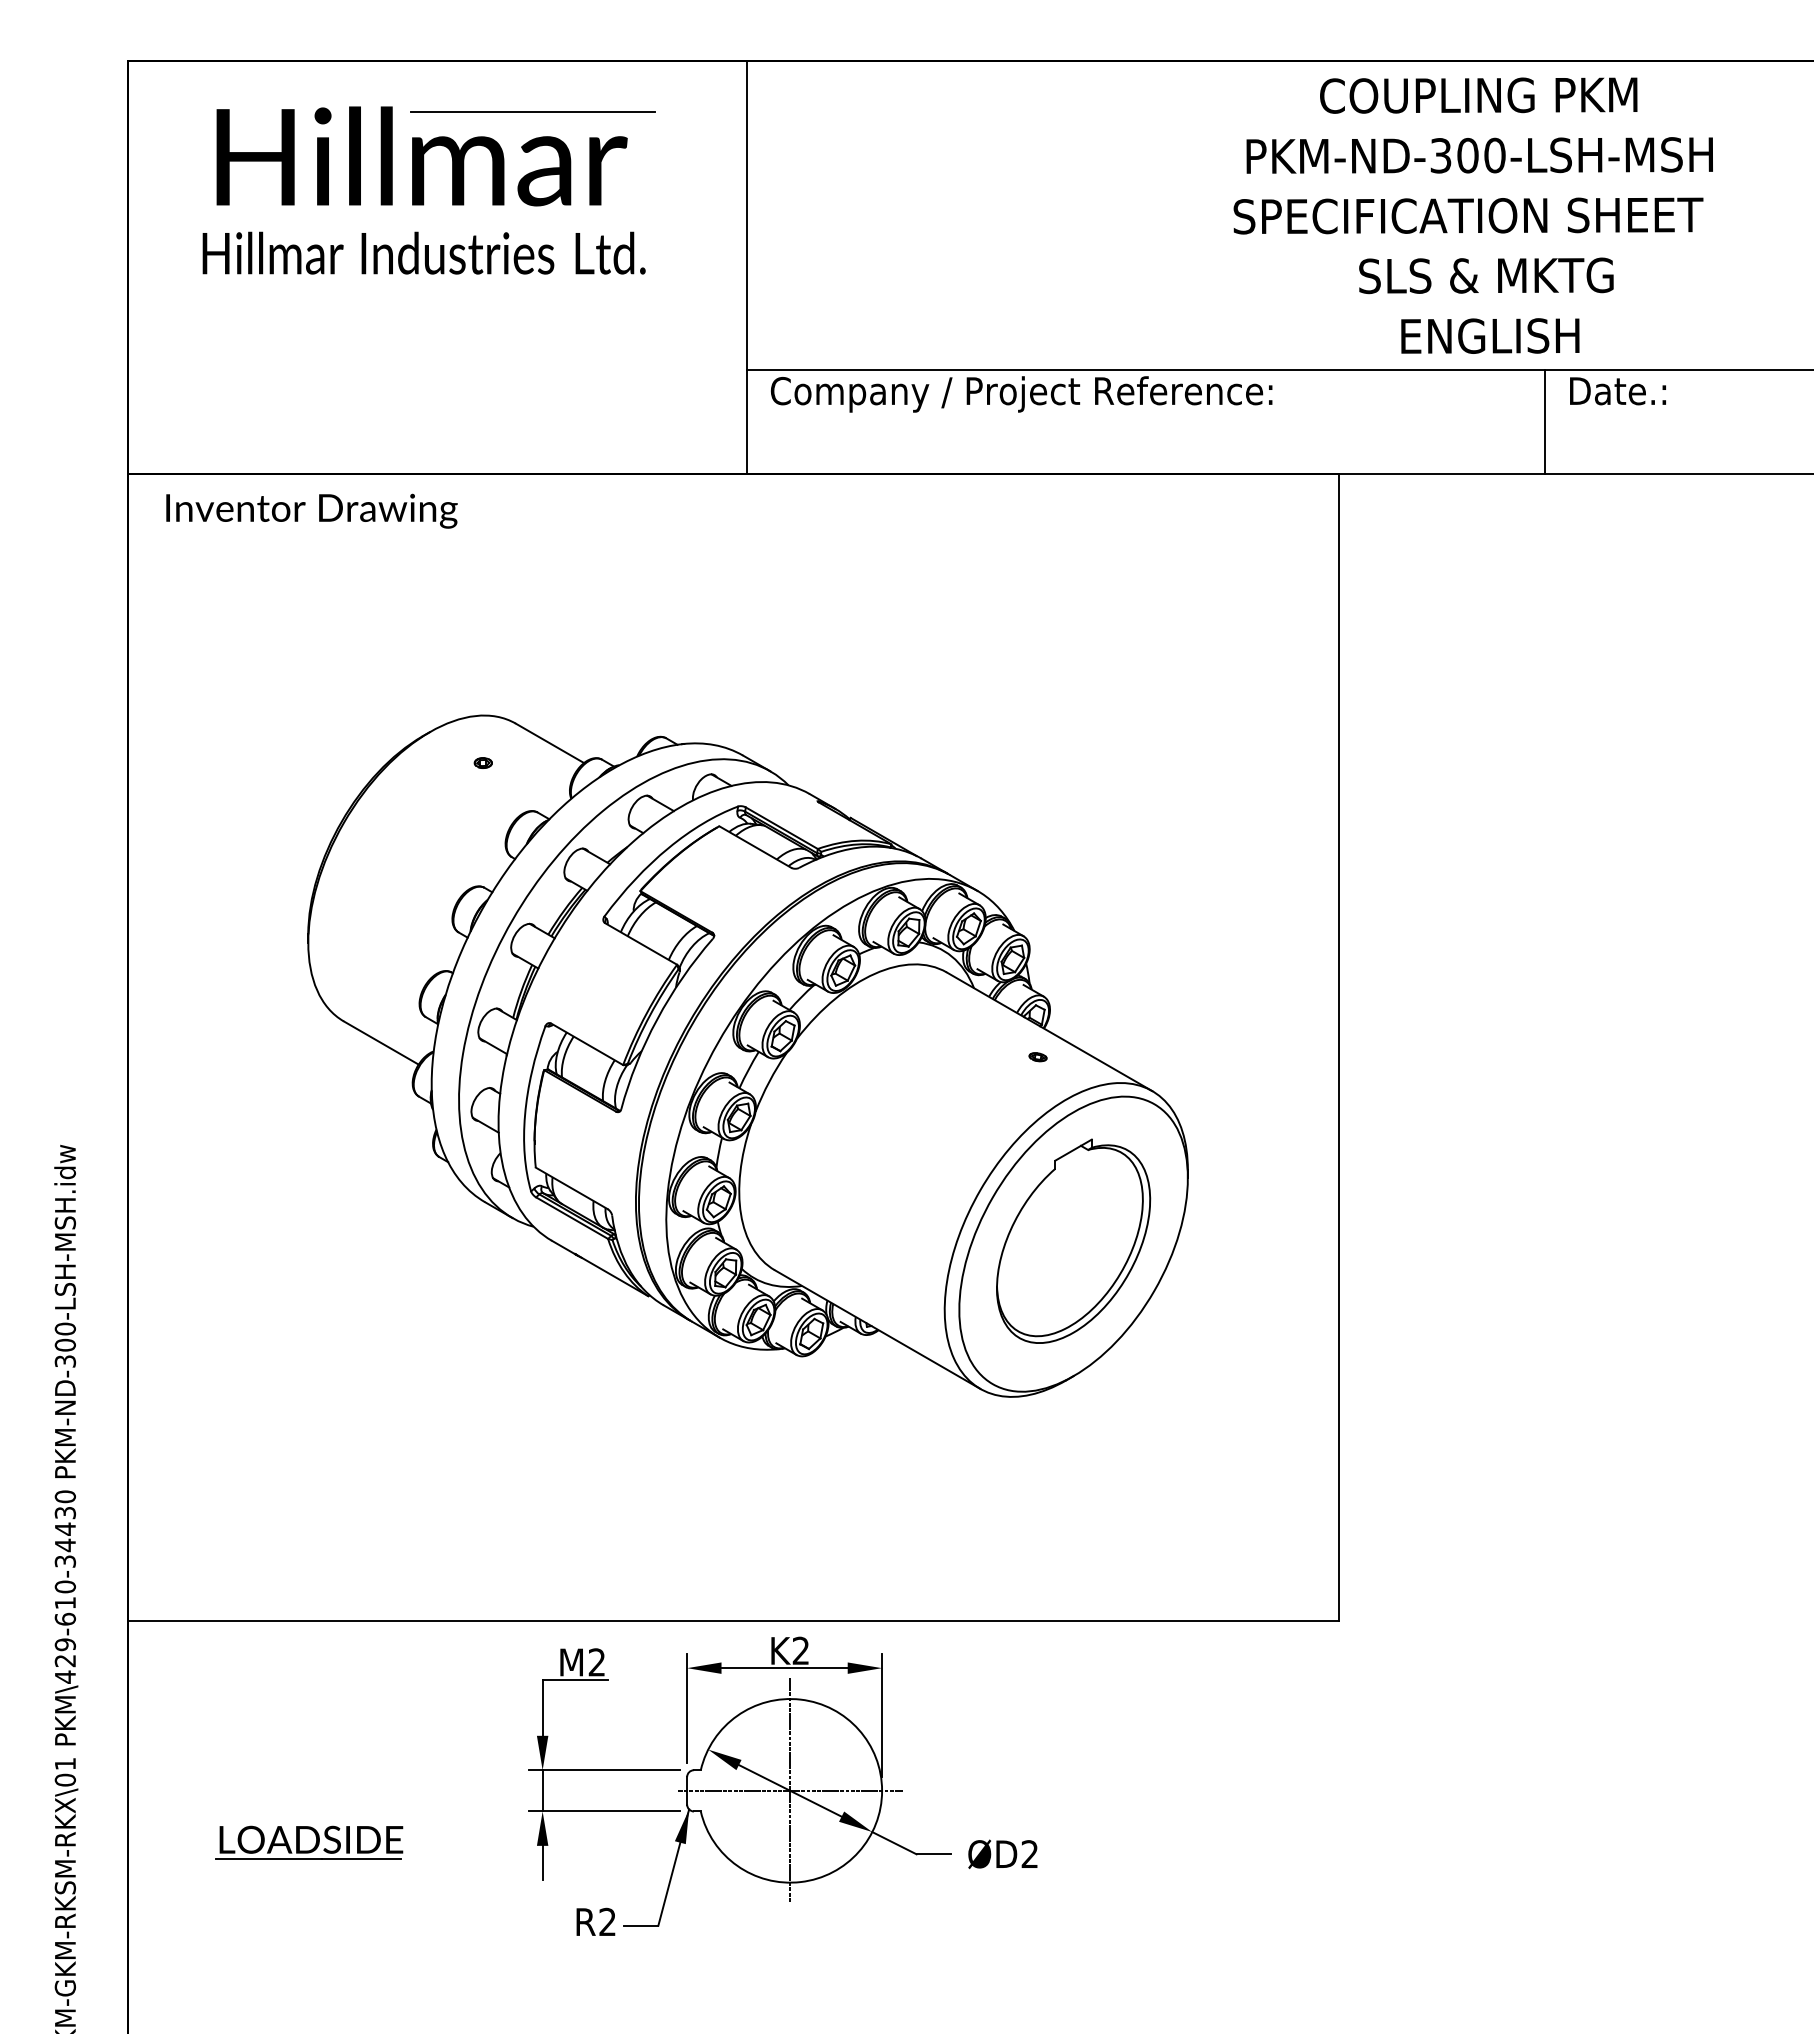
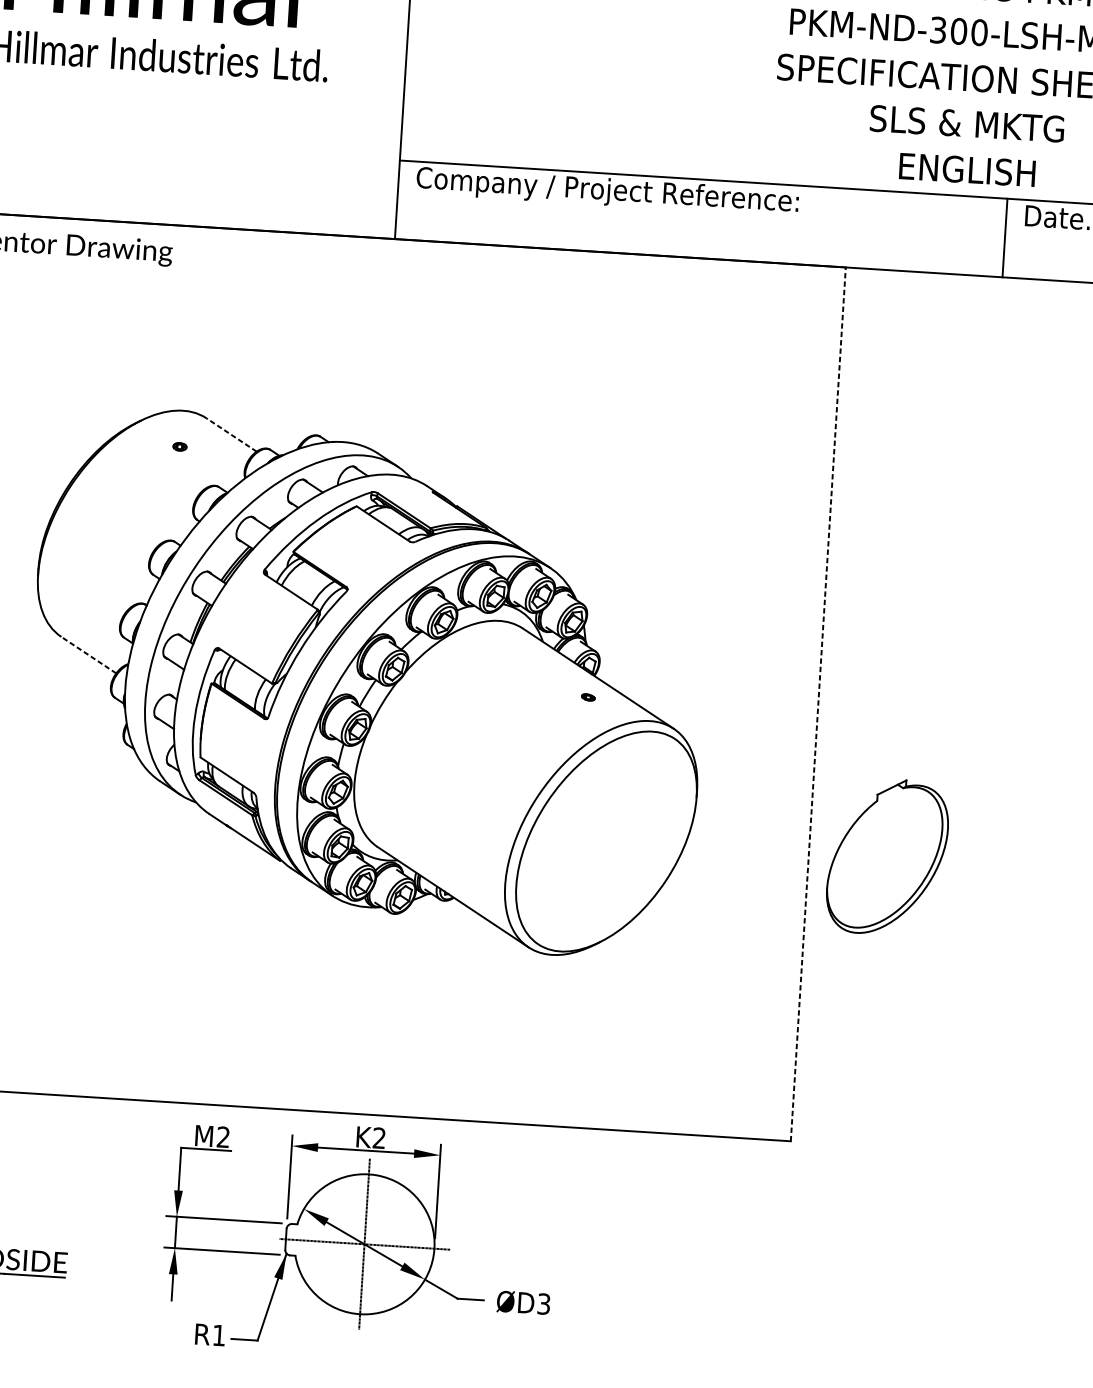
line: (549, 743) -> (231, 435), solid -> dashed
line: (380, 1042) -> (88, 654), solid -> dashed
line: (1339, 1047) -> (818, 704), solid -> dashed
part: (1073, 1240) -> (887, 856), moved
text: (1029, 1854) -> (543, 1304), ØD2 -> ØD3
text: (607, 1921) -> (219, 1335), R2 -> R1

